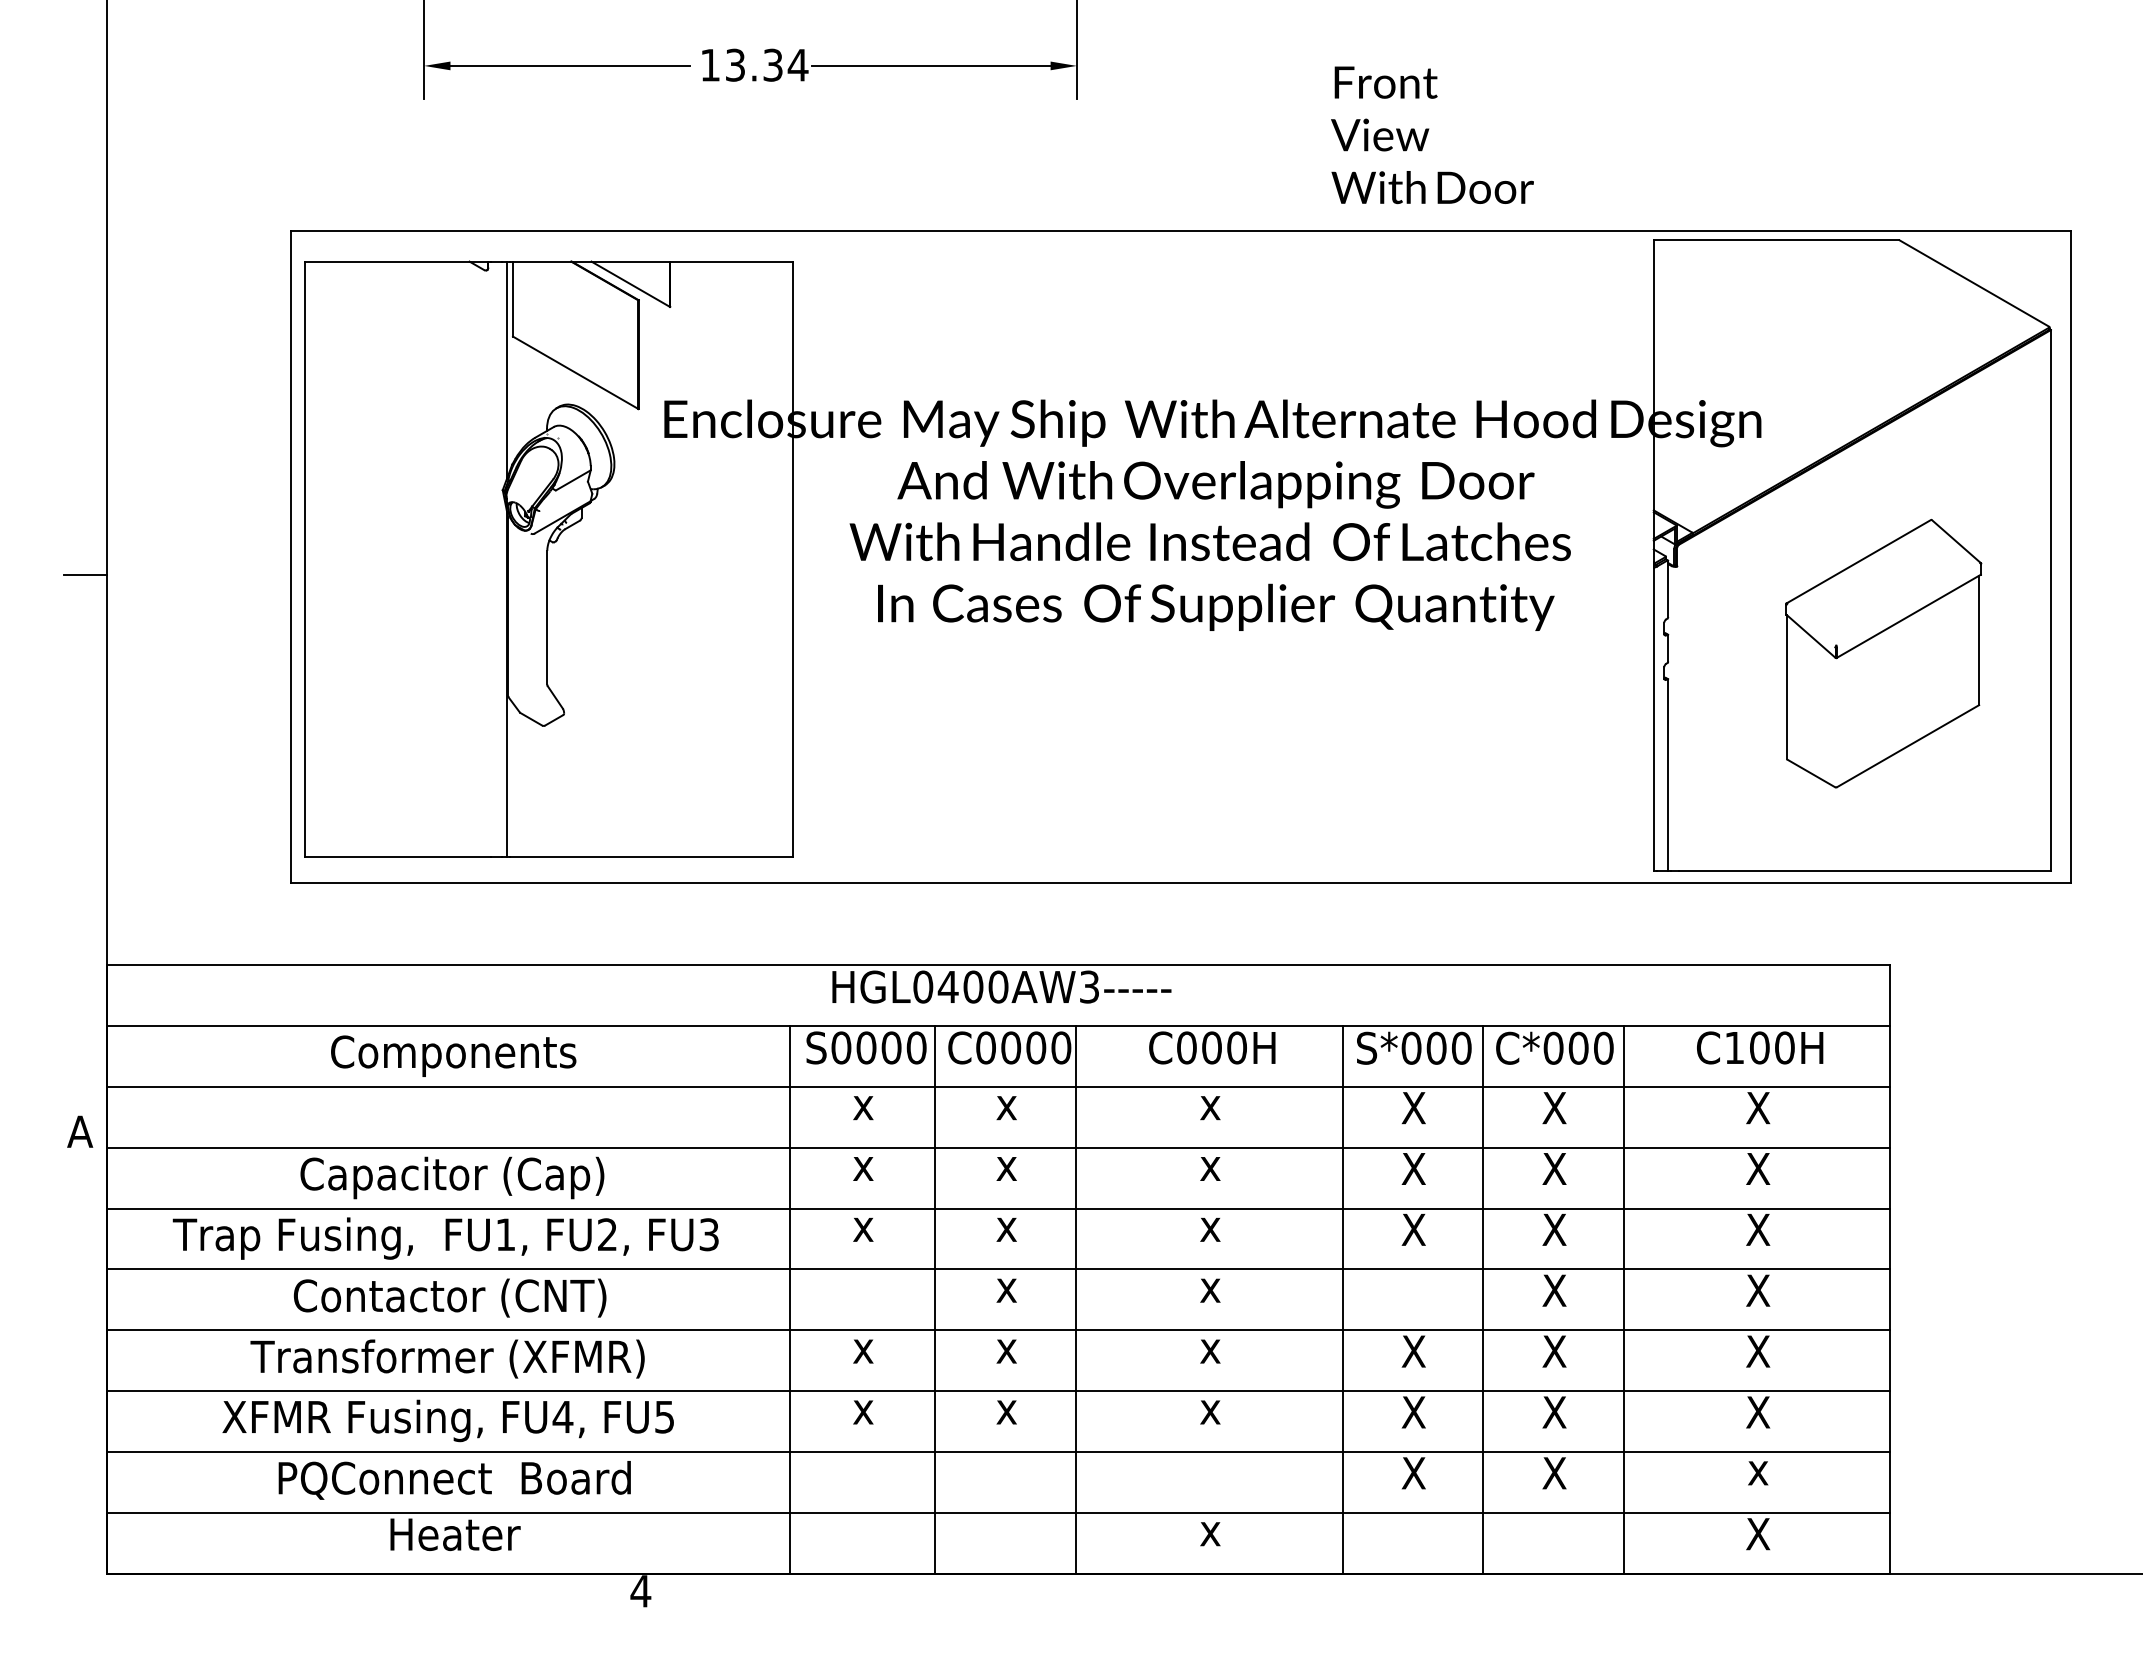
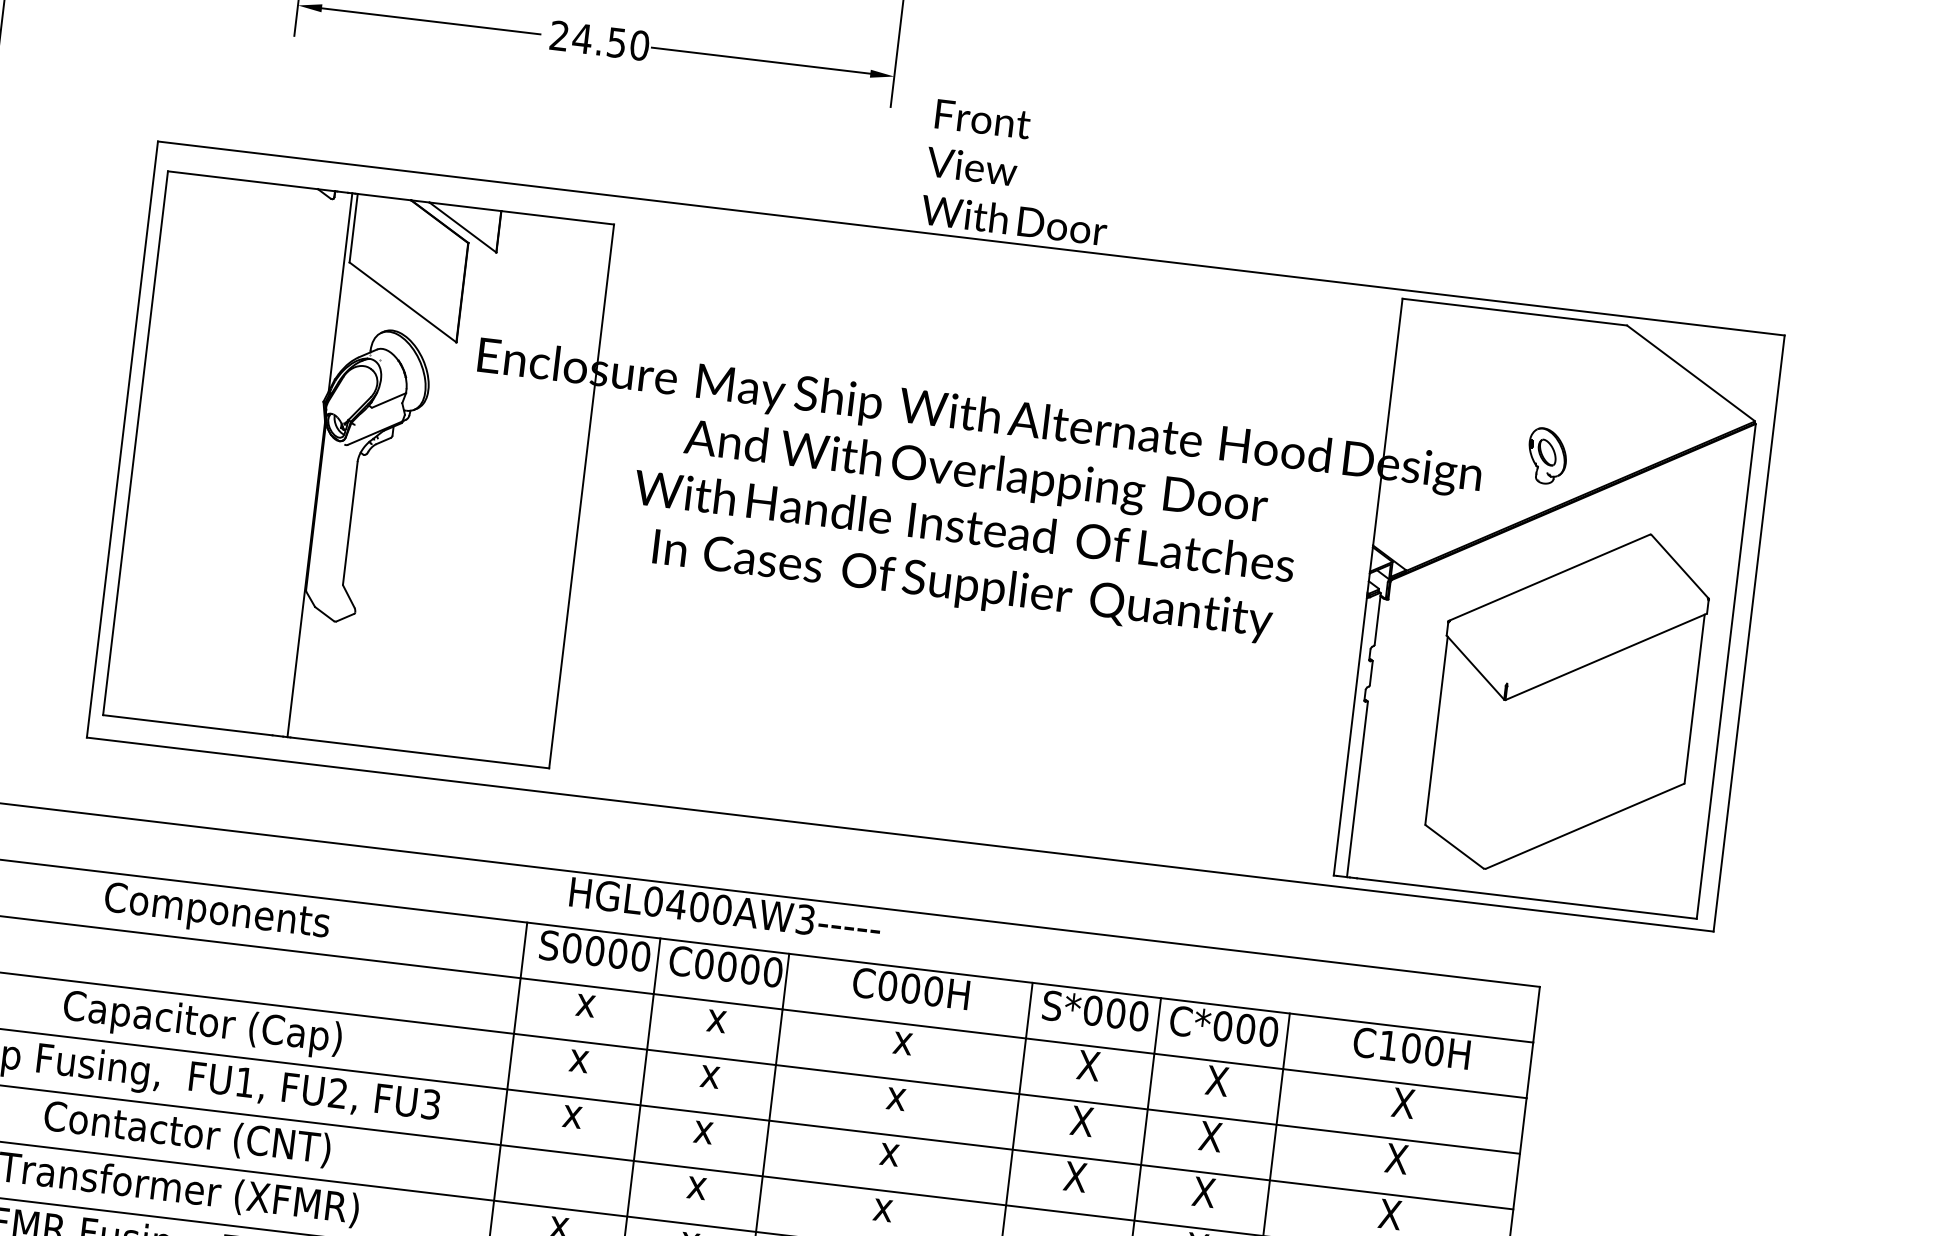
text: (754, 64) -> (599, 40), 13.34 -> 24.50
text: (1432, 135) -> (1019, 172), moved
part: (1829, 391) -> (1546, 456), added
part: (1883, 653) -> (1567, 701), size x1.43

